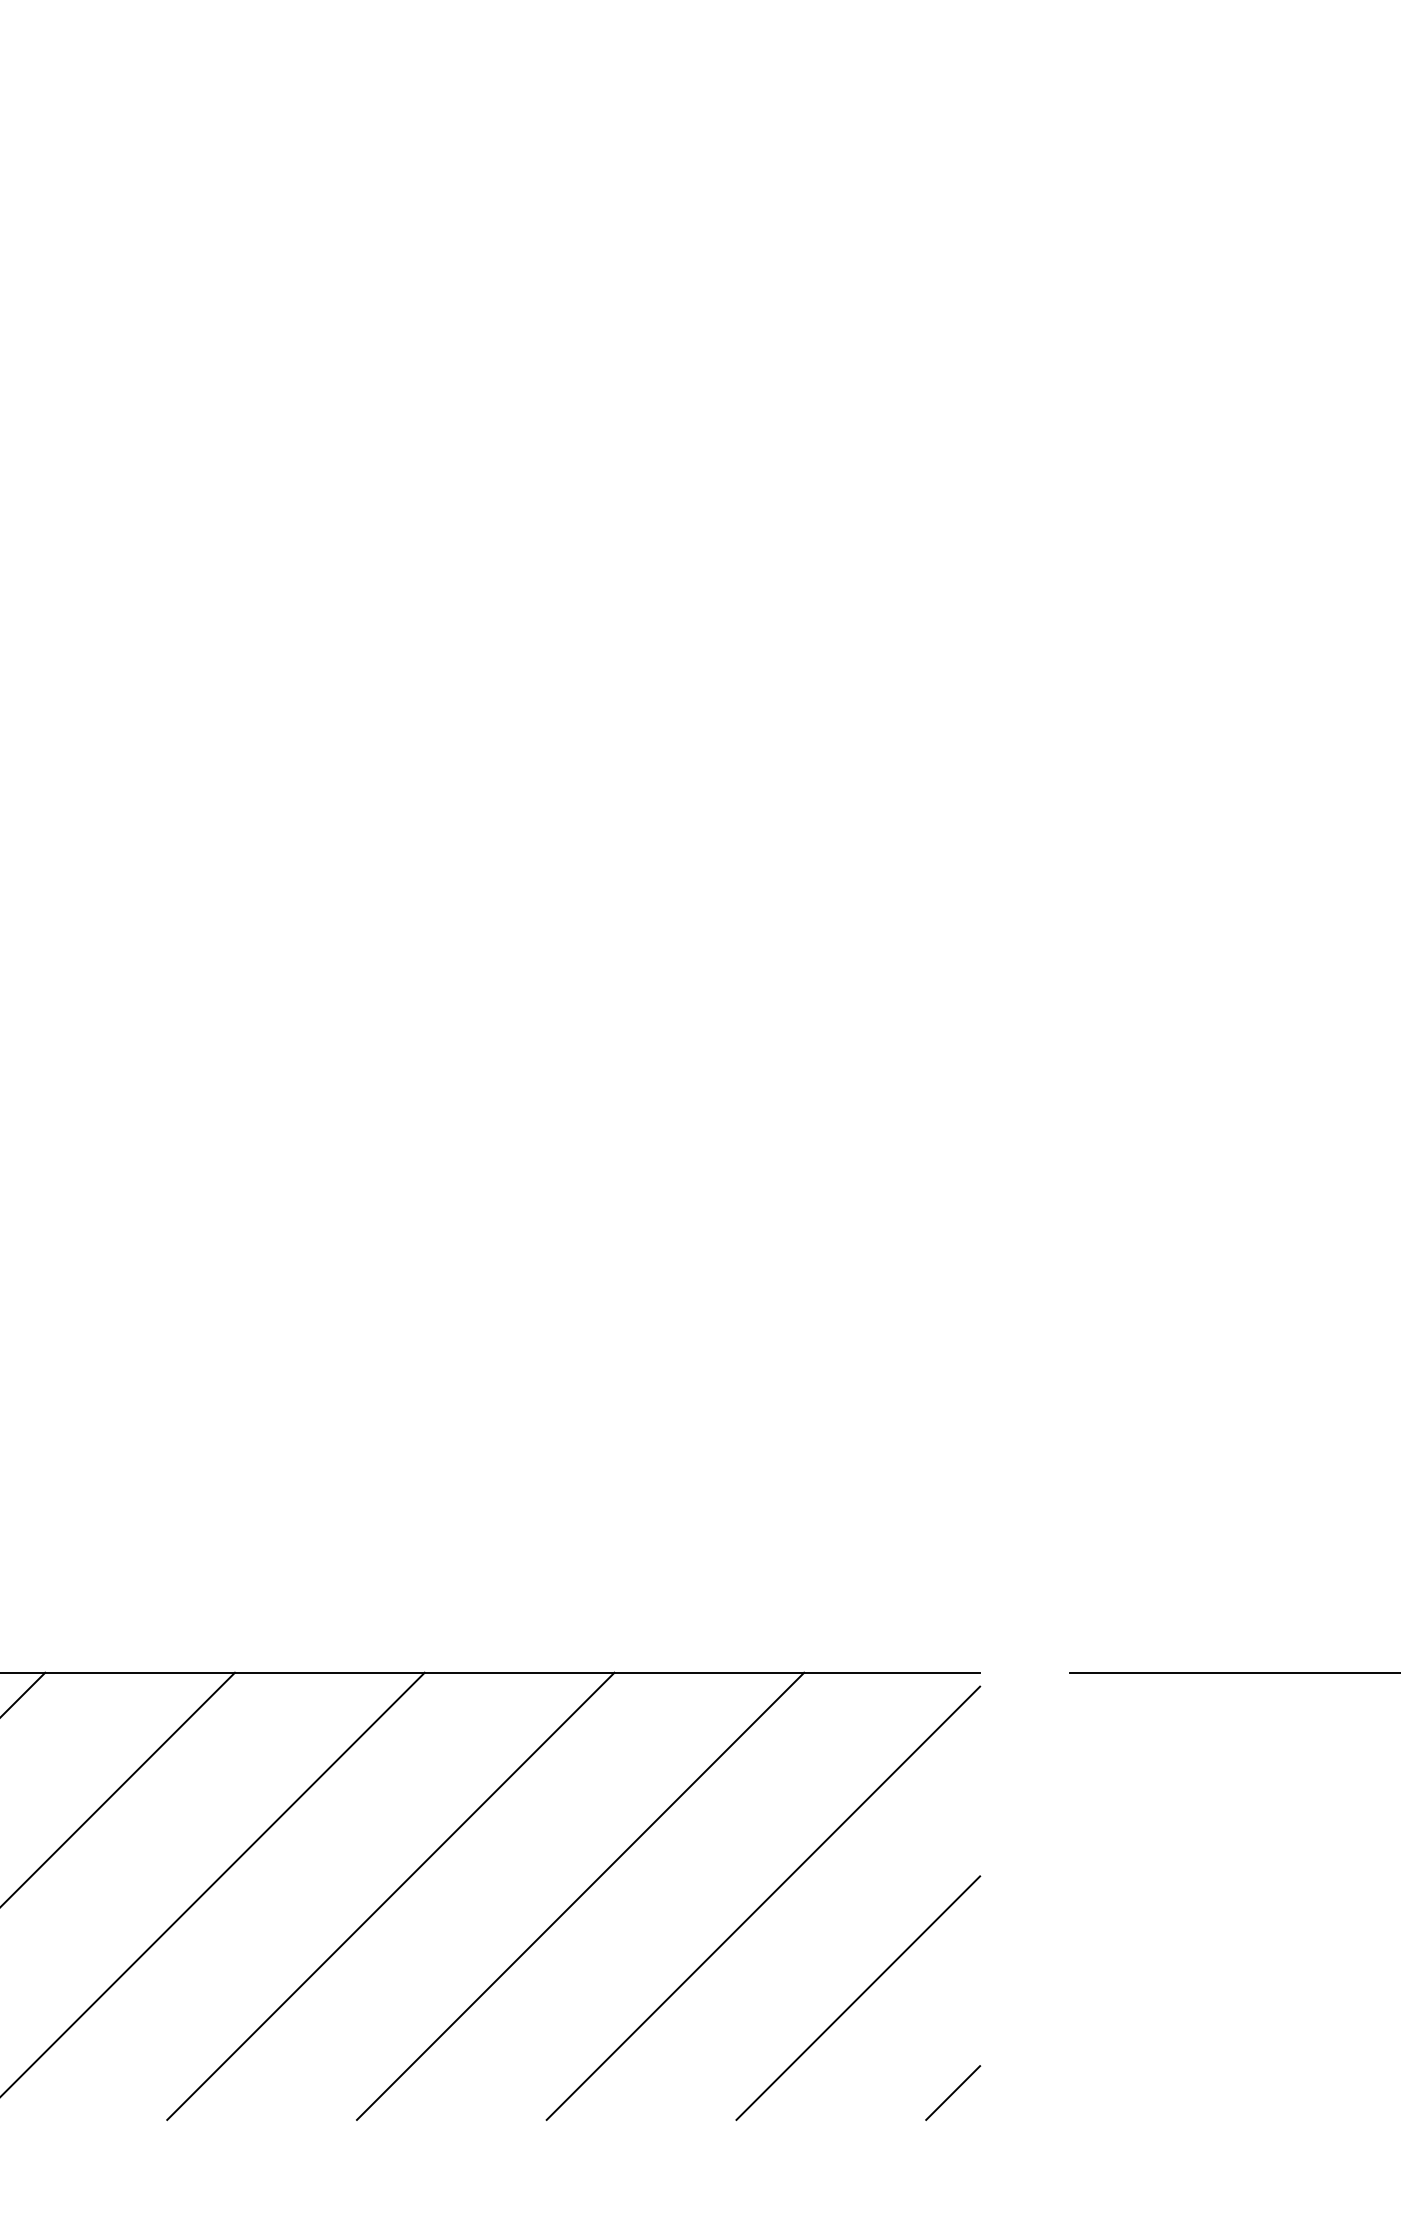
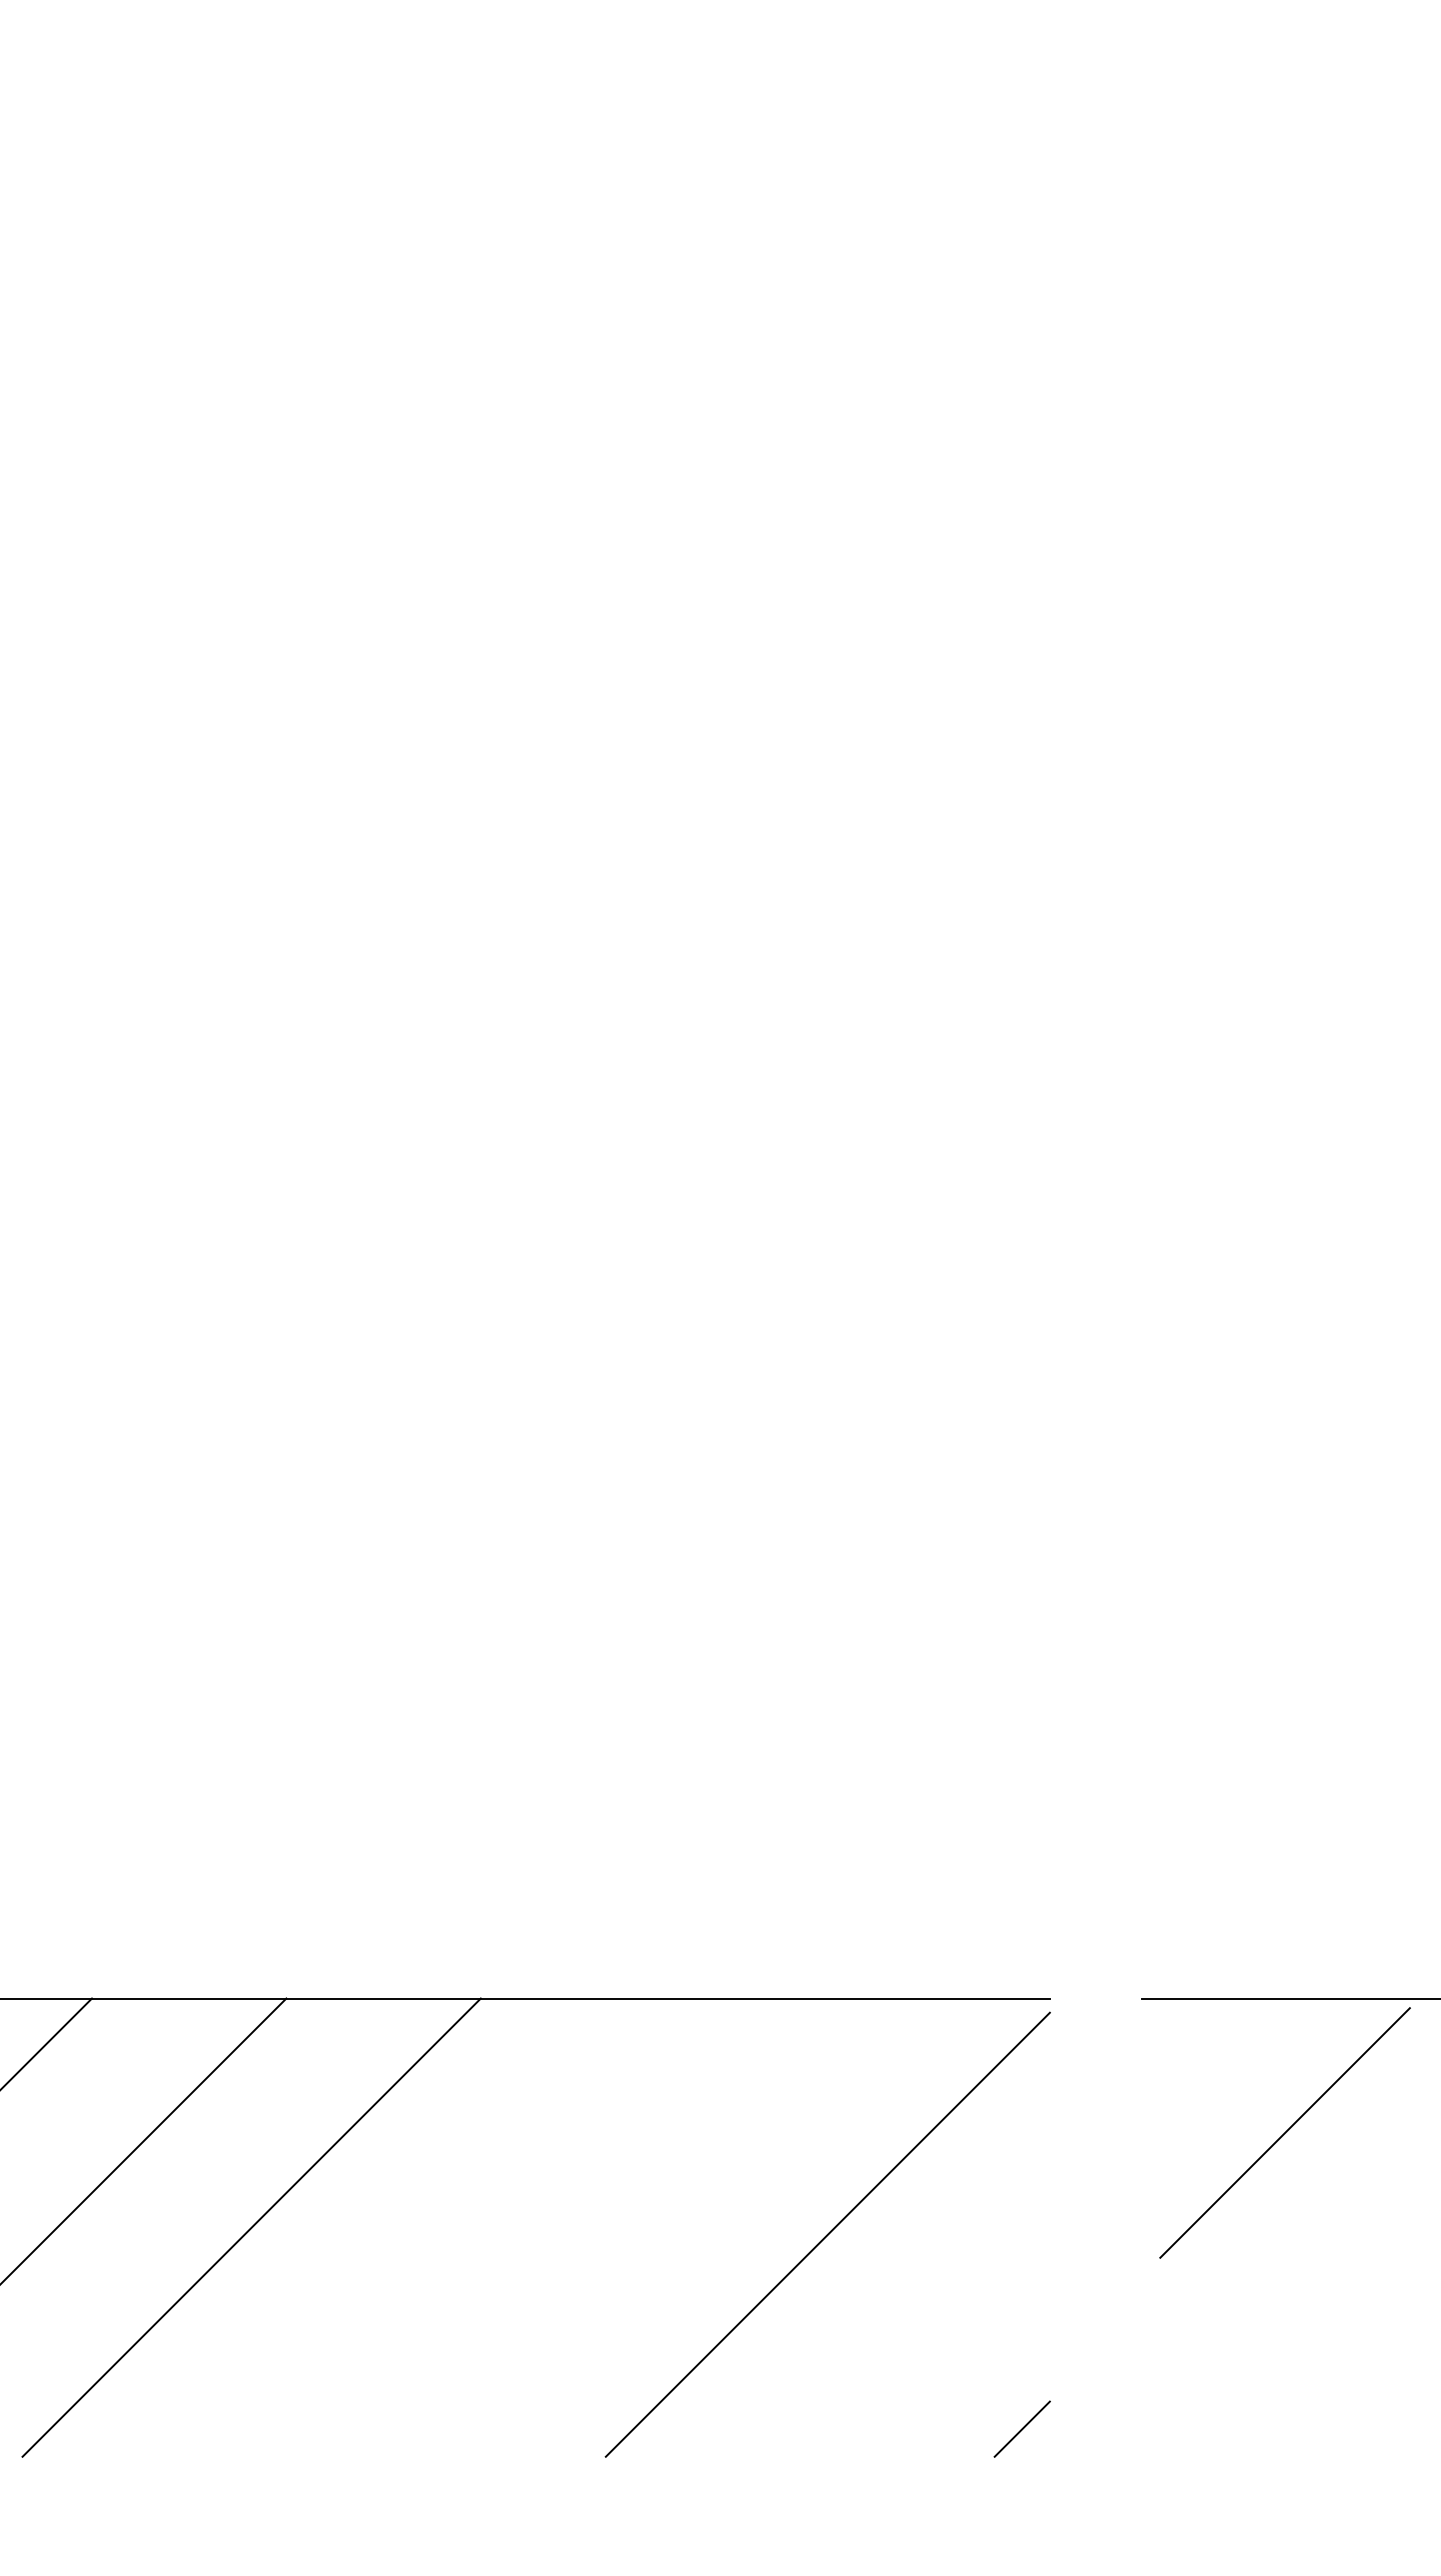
line: (391, 1896) -> (446, 2227), removed
line: (580, 1896) -> (640, 2227), removed
line: (857, 1997) -> (1284, 2132), moved

